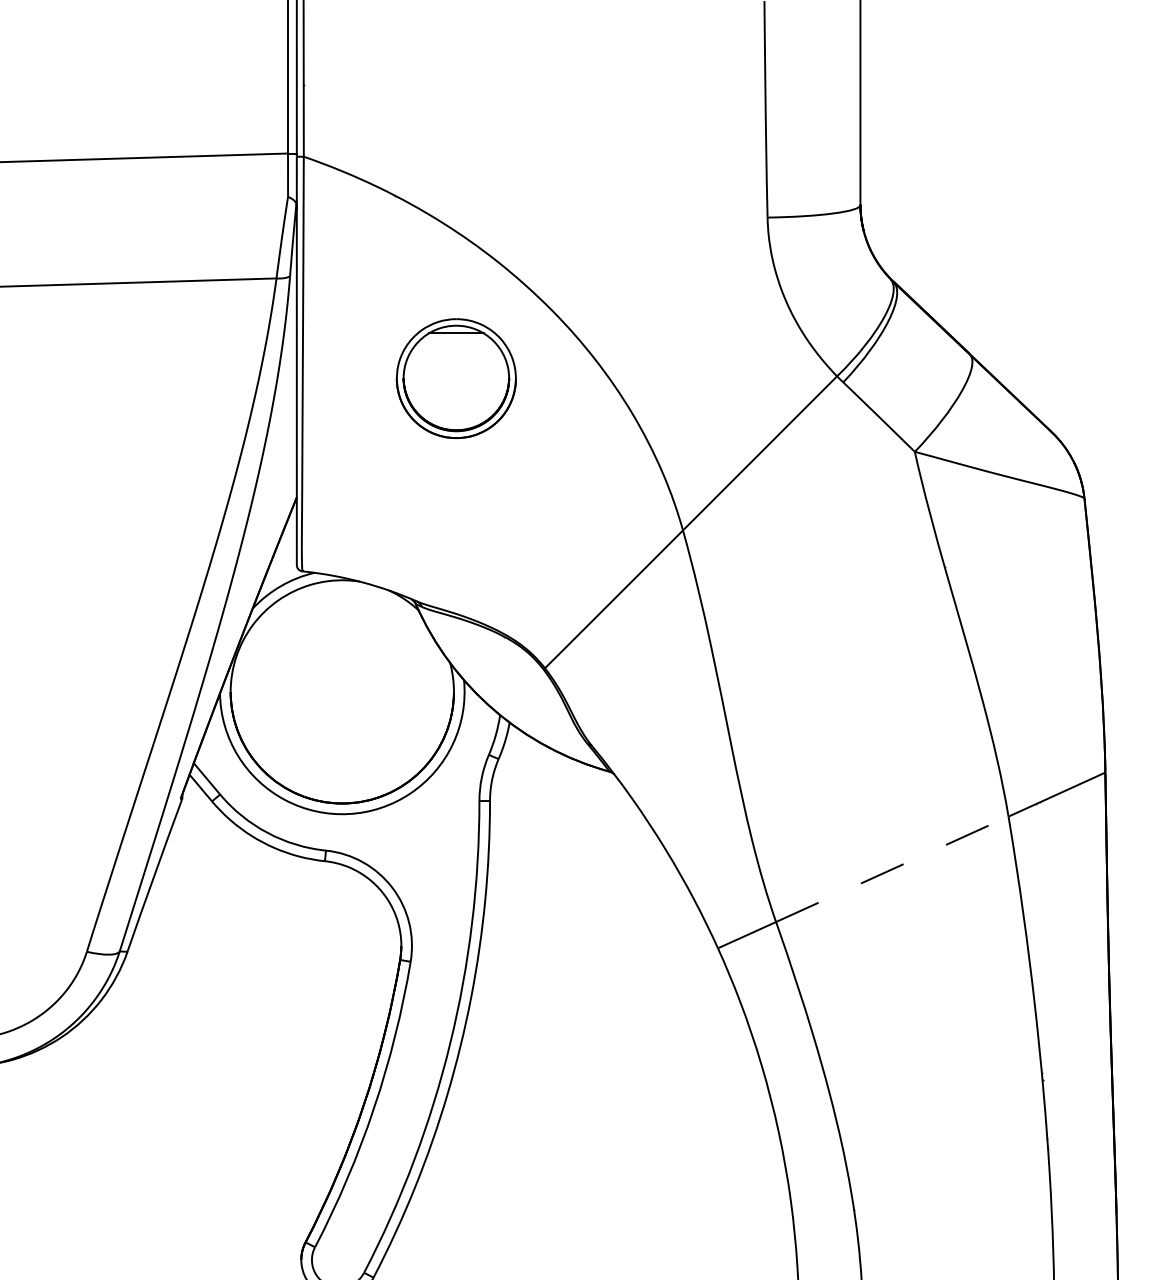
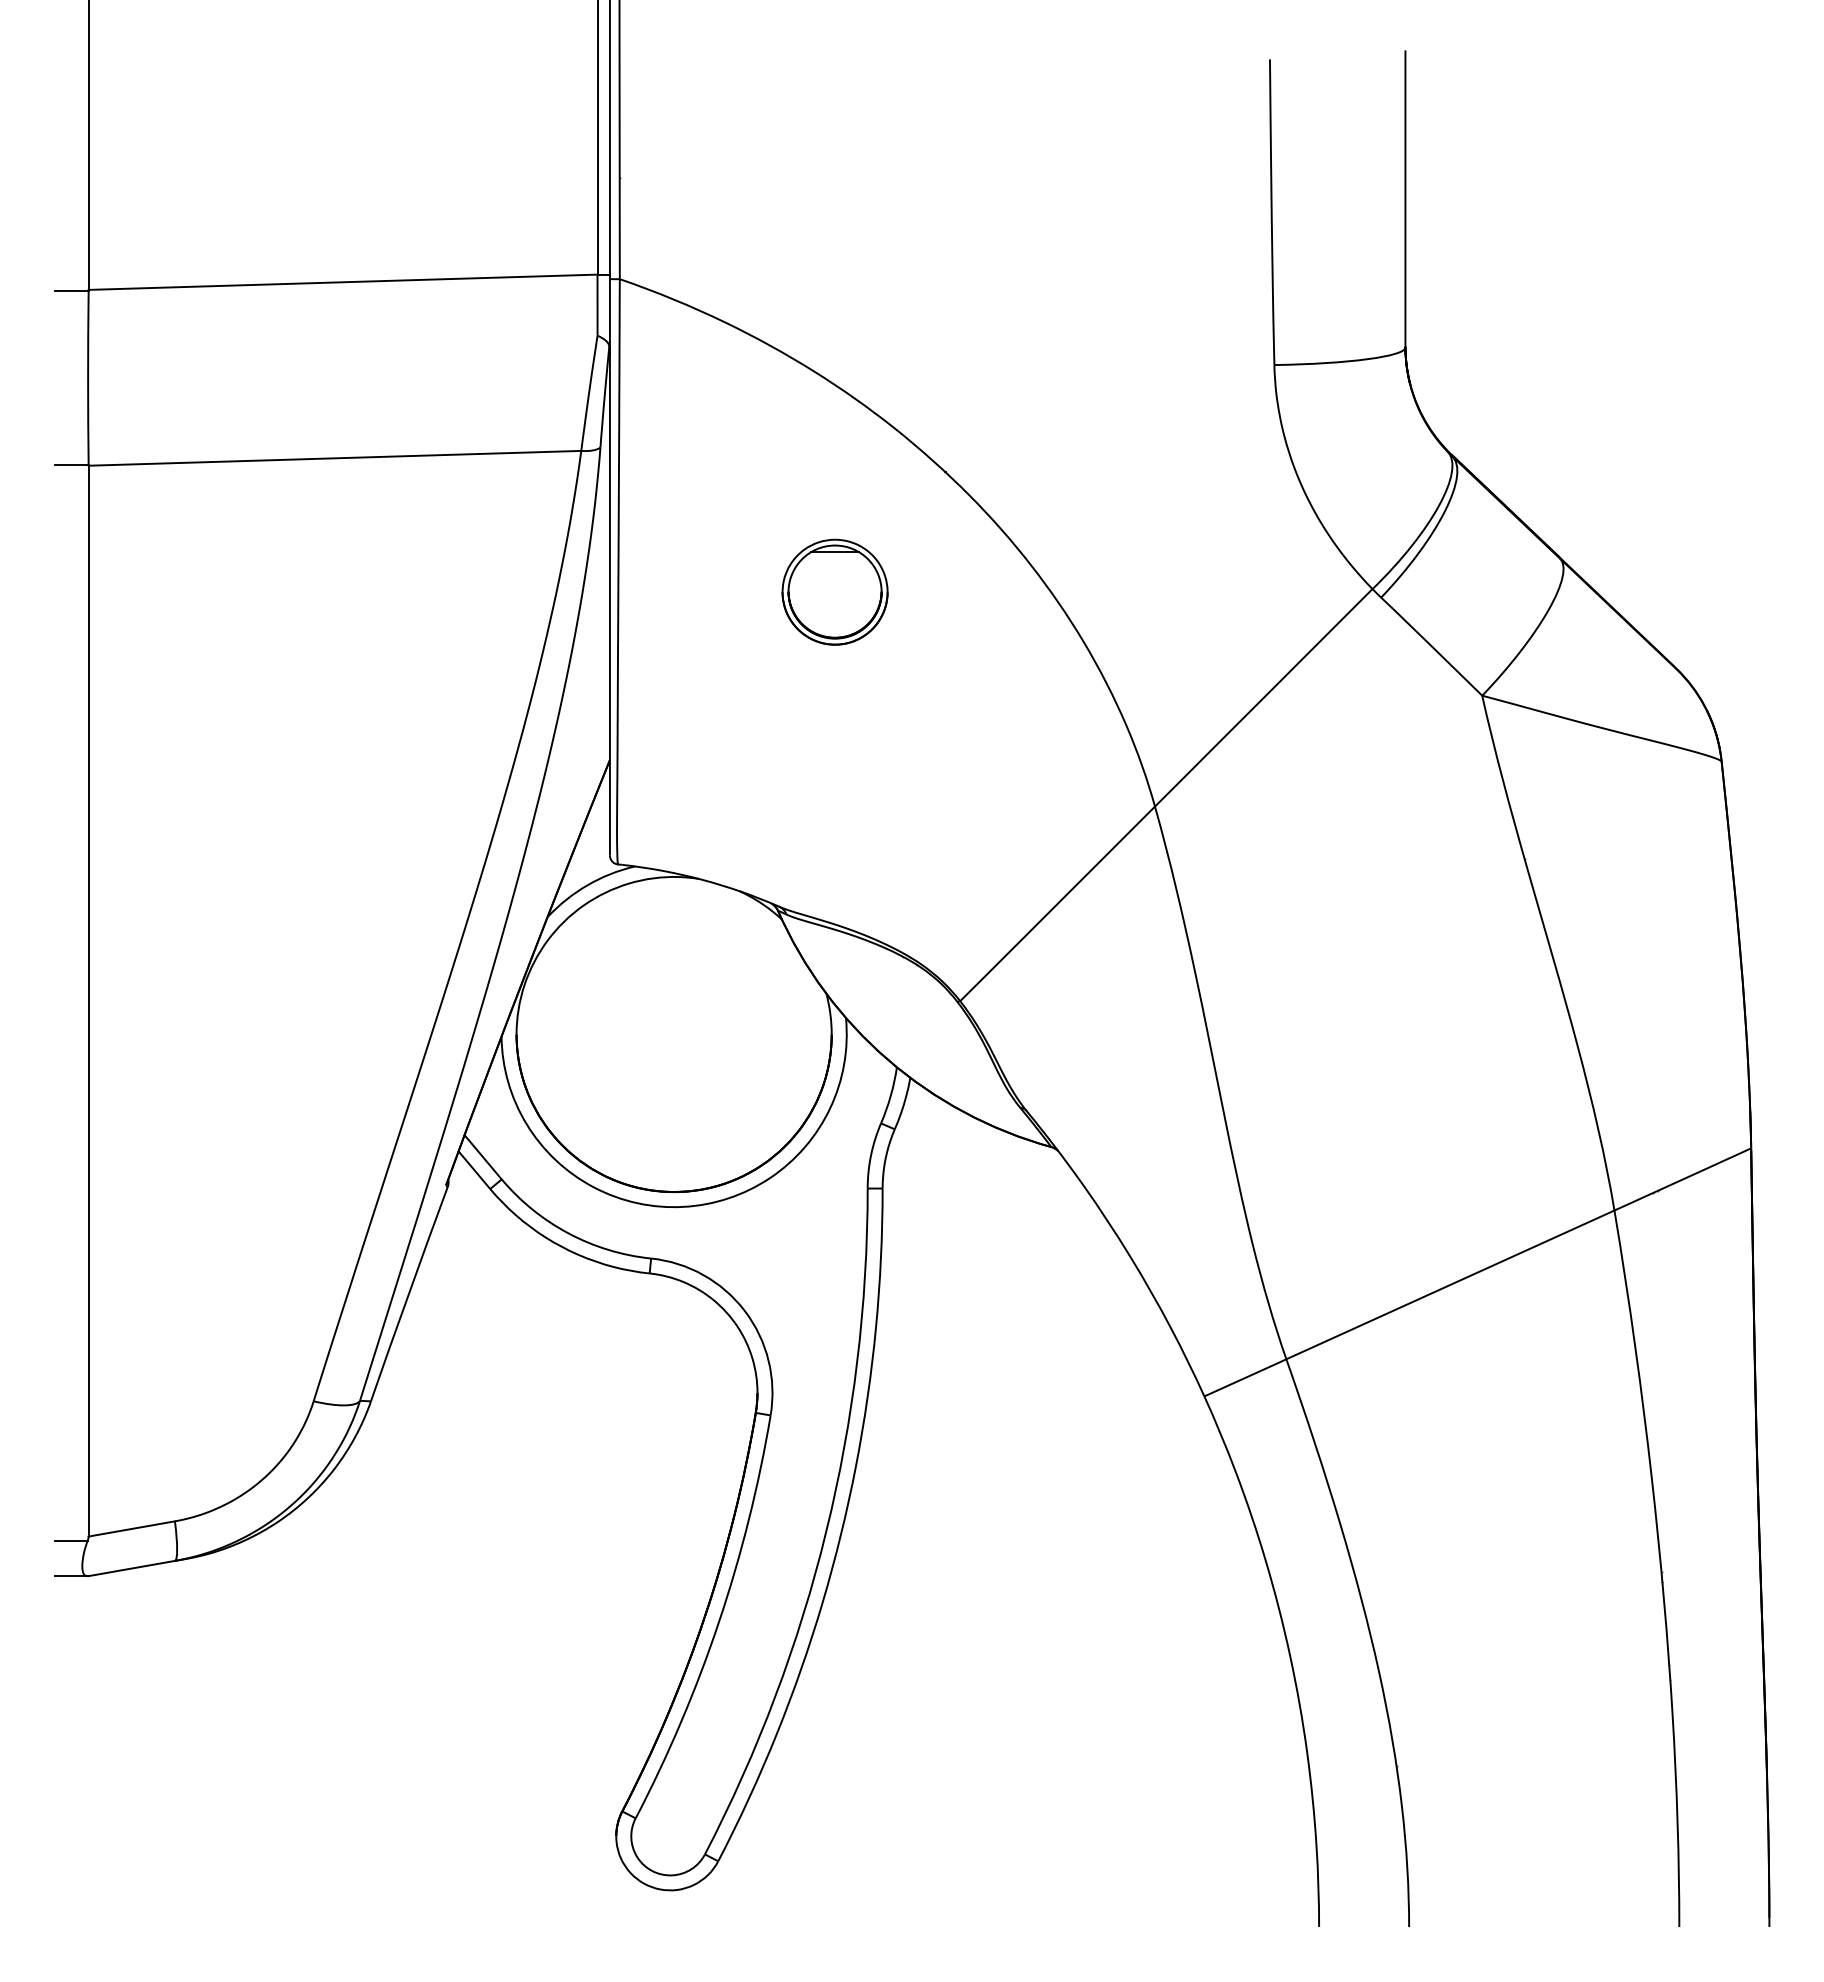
part: (455, 378) -> (834, 591), size x0.62
line: (892, 869) -> (1450, 1284), dashed -> solid

